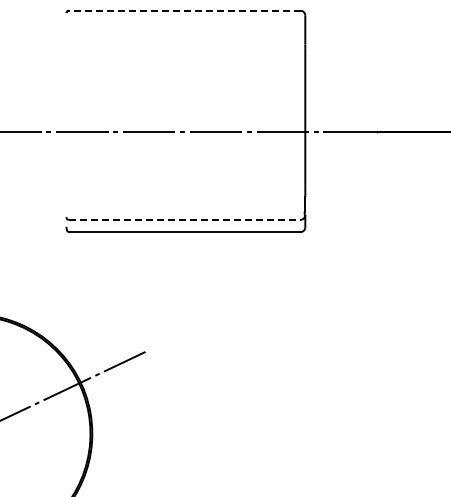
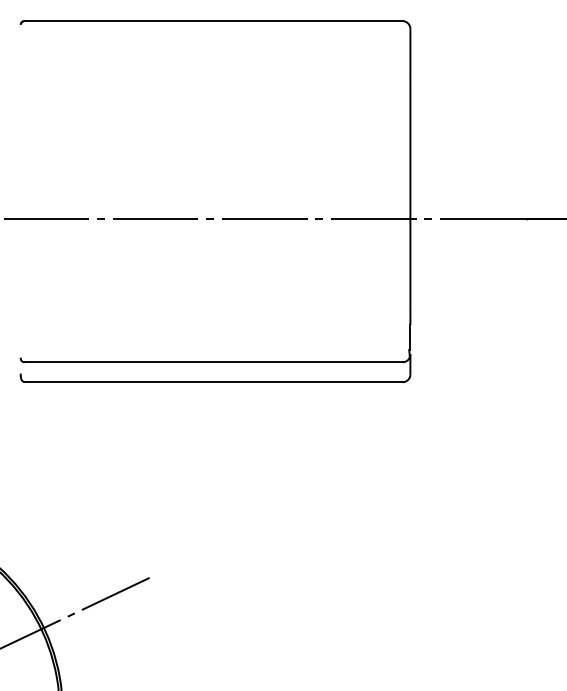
line: (184, 10) -> (213, 20), dashed -> solid
line: (184, 219) -> (213, 361), dashed -> solid

